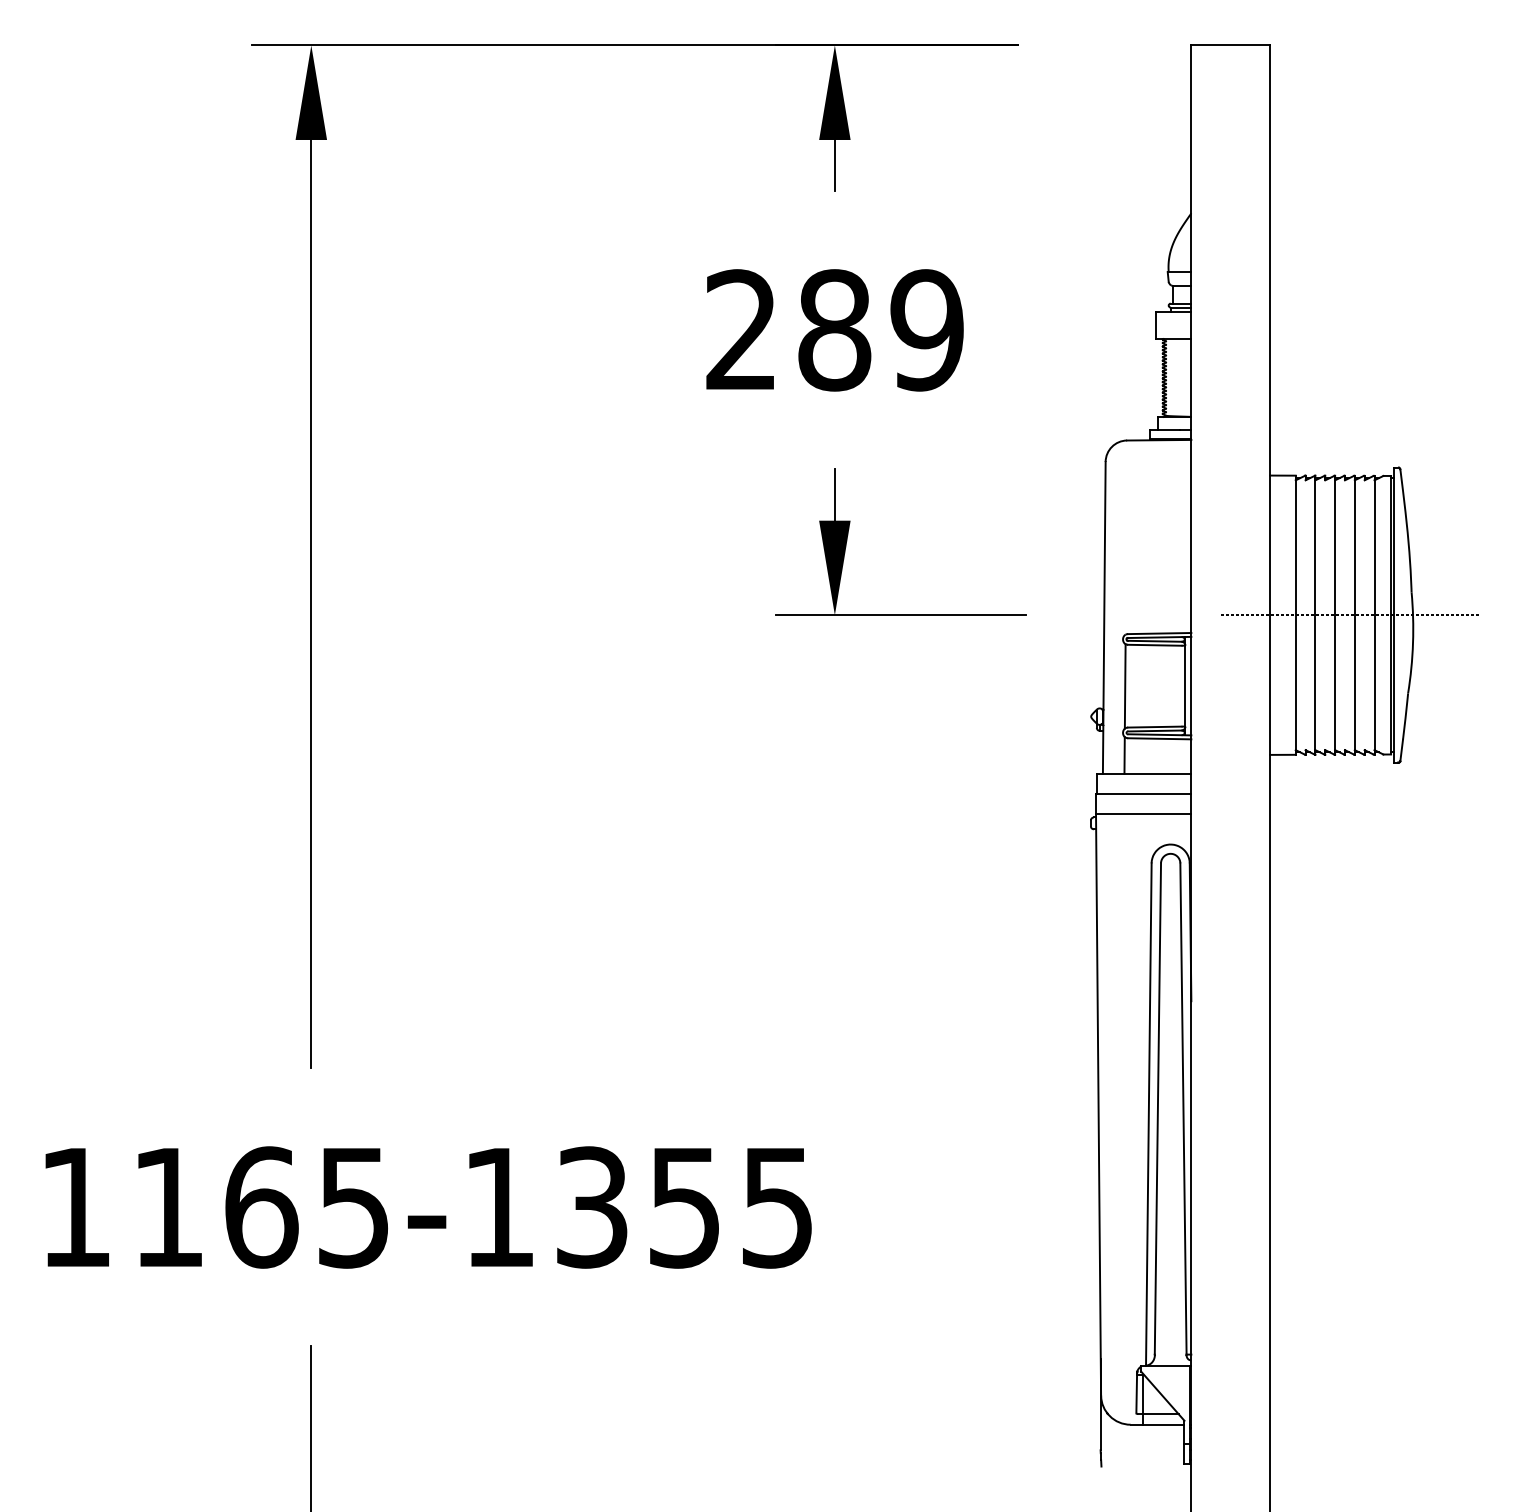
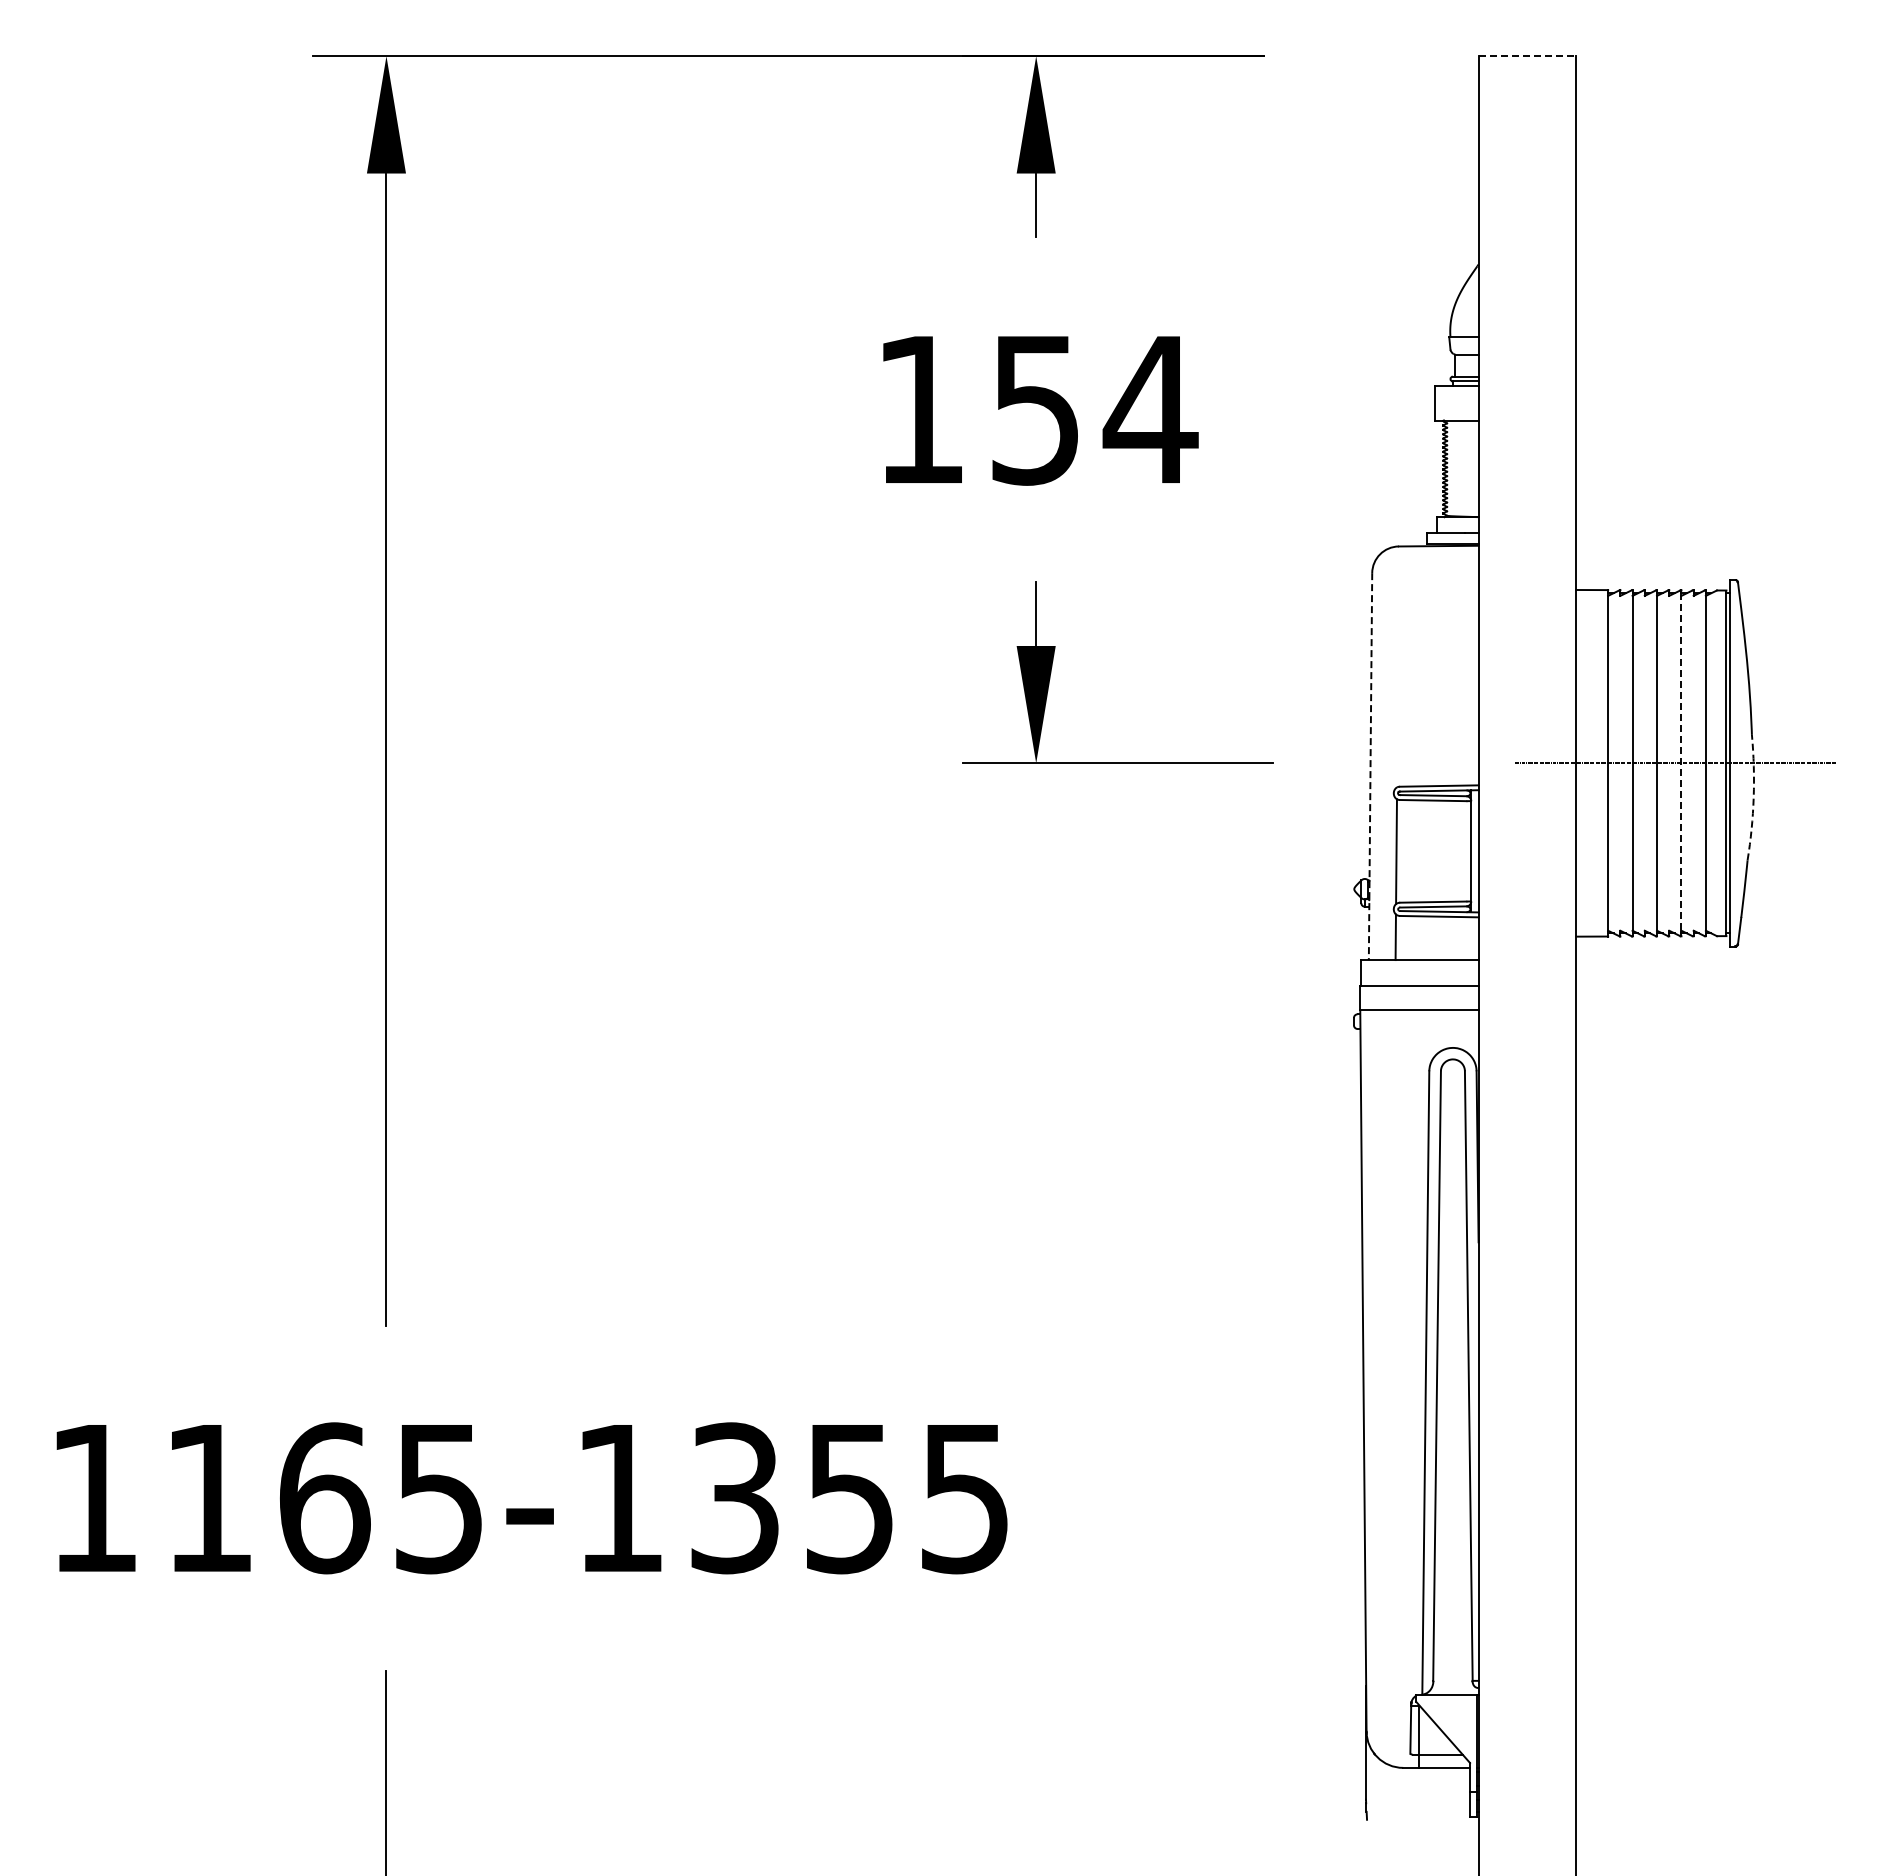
line: (1230, 45) -> (1527, 56), solid -> dashed
text: (835, 330) -> (1037, 409), 289 -> 154
line: (1354, 615) -> (1681, 763), solid -> dashed
line: (1104, 618) -> (1370, 767), solid -> dashed
arc: (1412, 642) -> (1753, 797), solid -> dashed

